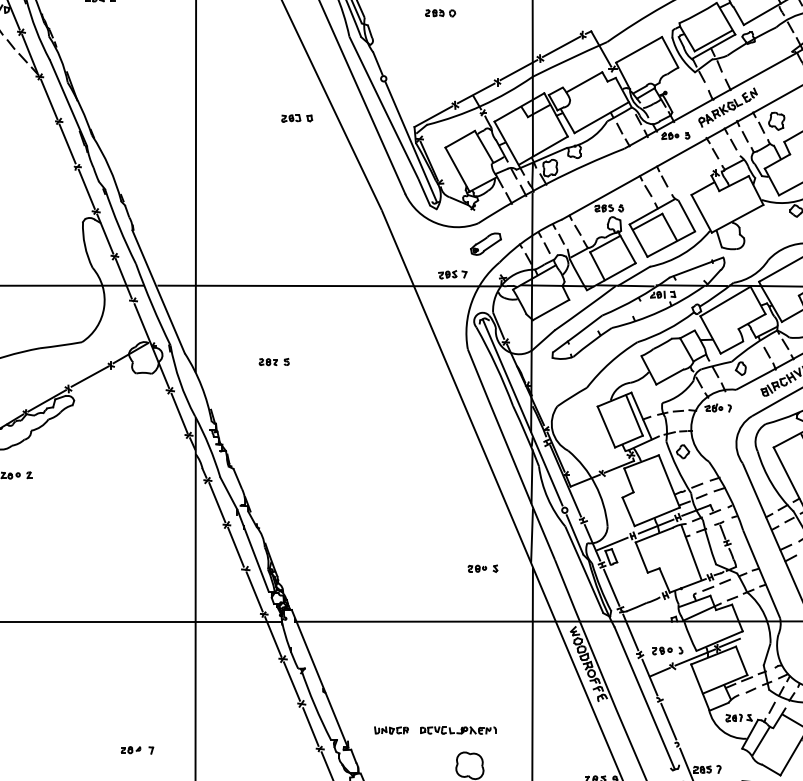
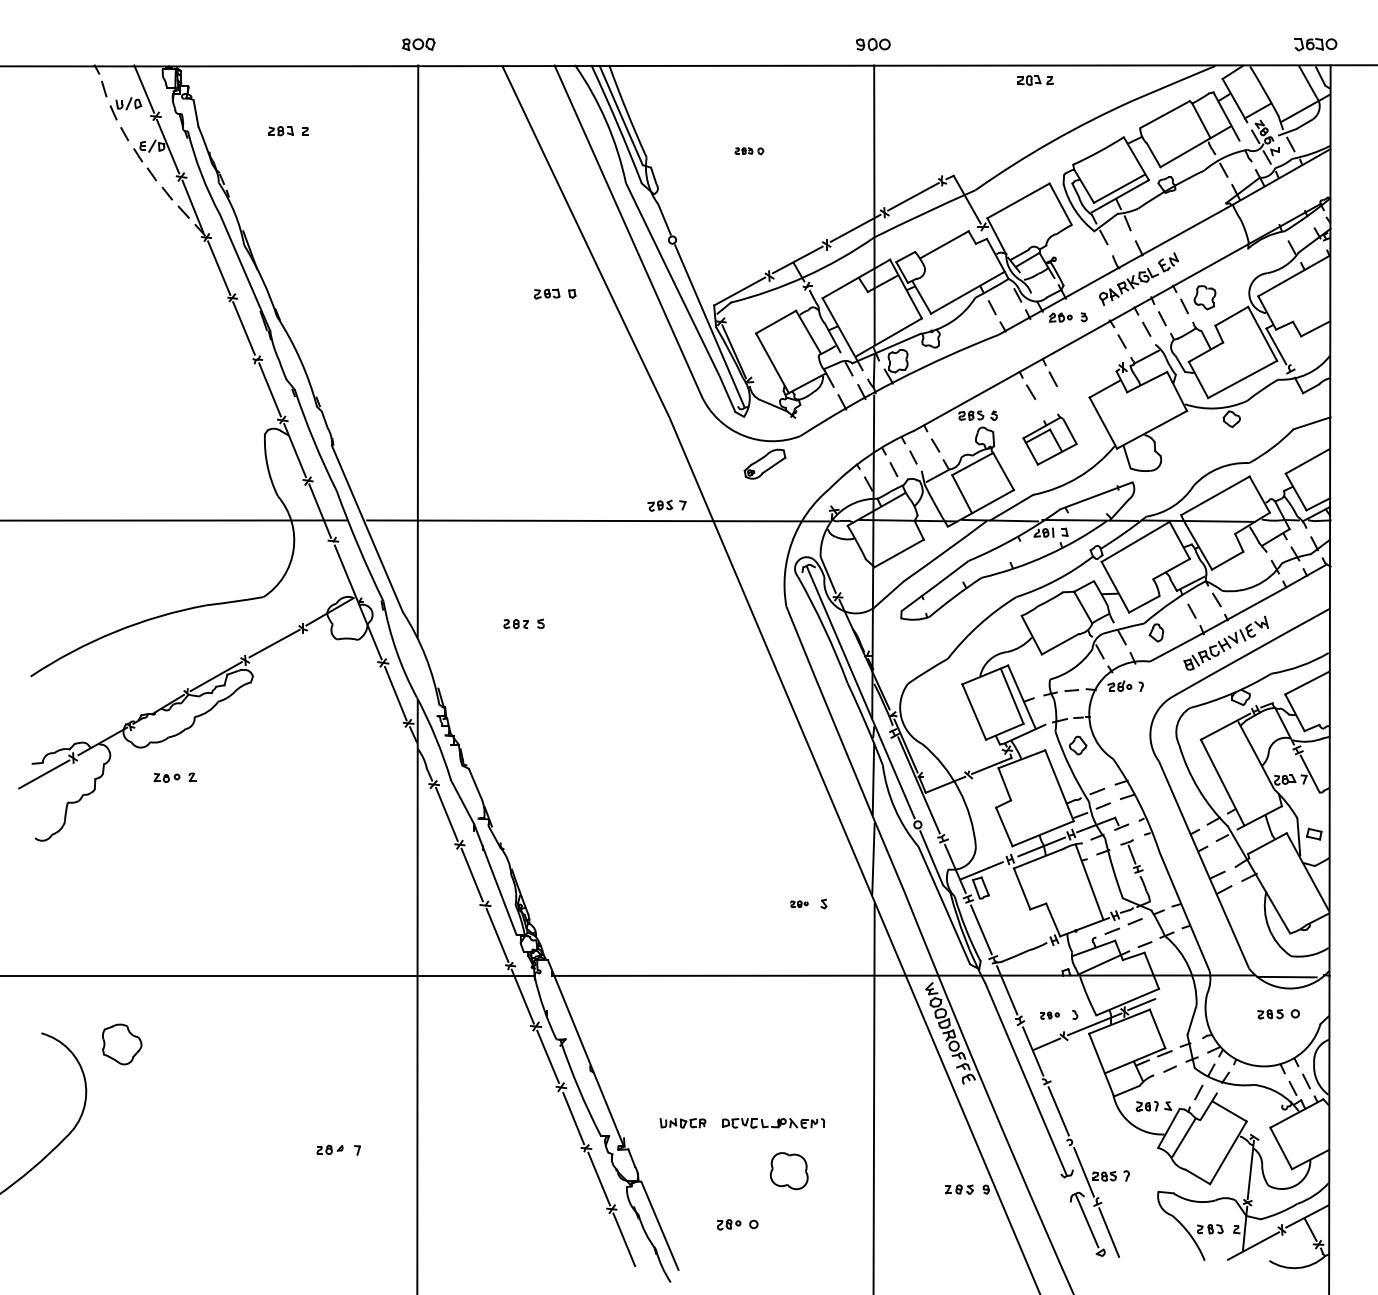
part: (440, 12) -> (749, 150), size x0.7
part: (661, 225) -> (1049, 439), size x0.6
part: (485, 243) -> (764, 463), moved
part: (452, 274) -> (666, 505), moved
part: (477, 569) -> (799, 904), size x0.7
part: (661, 650) -> (1049, 1015), size x0.7

